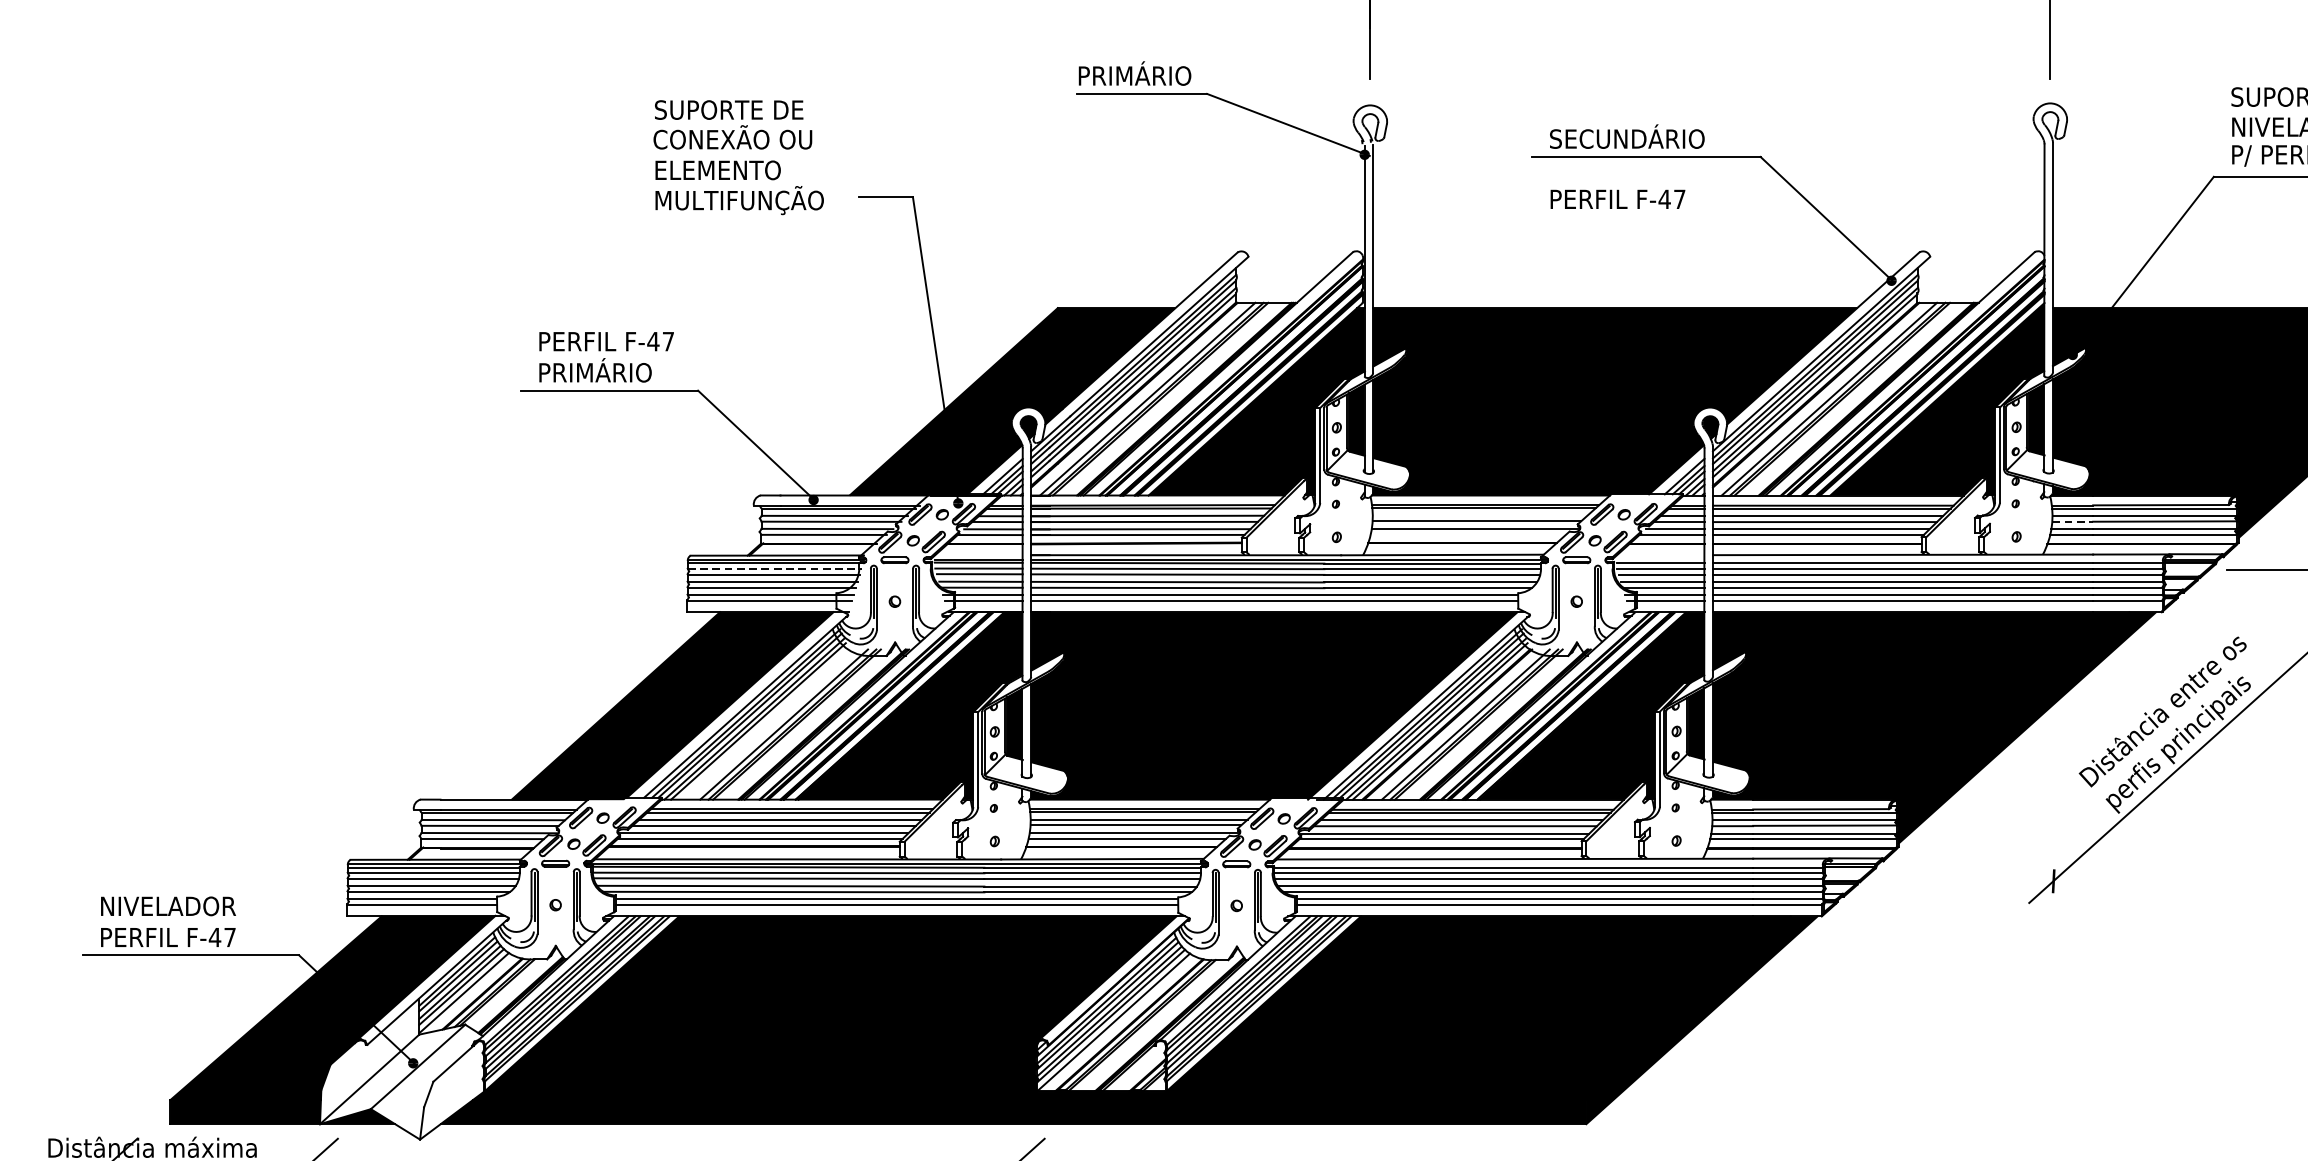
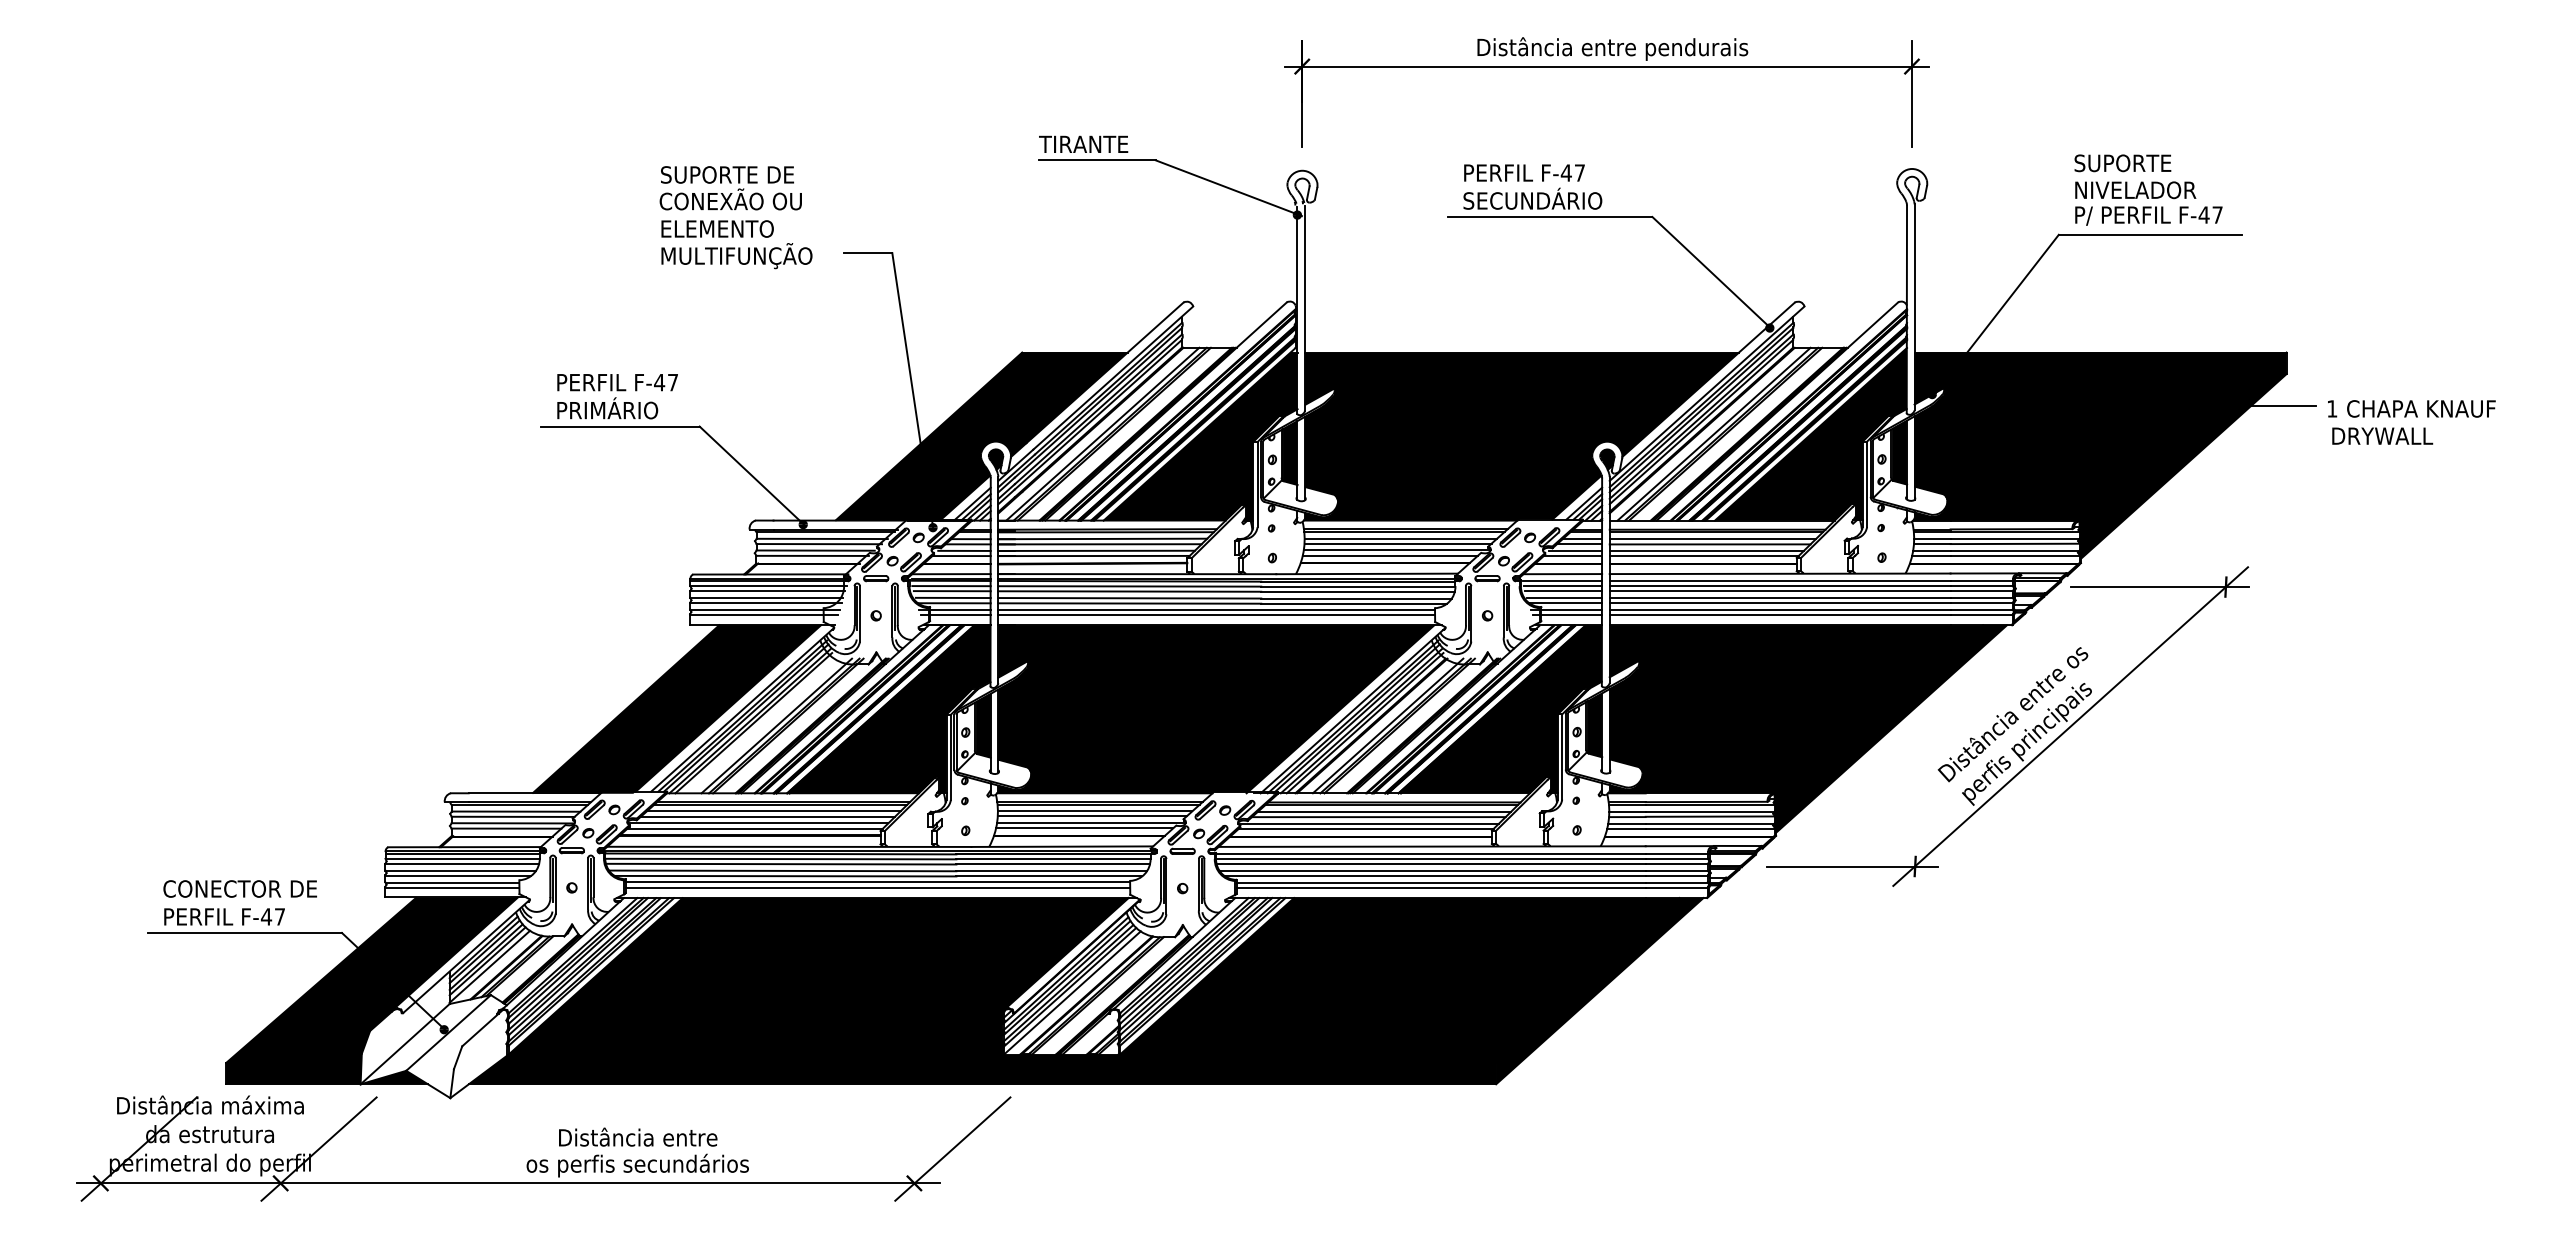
text: (1133, 73) -> (1090, 142), PRIMÁRIO -> TIRANTE
text: (1617, 198) -> (1524, 172), moved
line: (1479, 515) -> (1400, 538), added
line: (2072, 522) -> (1932, 544), dashed -> solid
line: (1468, 534) -> (1390, 555), added
line: (977, 555) -> (950, 574), added
line: (1660, 555) -> (1562, 574), added
line: (775, 569) -> (769, 586), dashed -> solid
line: (1983, 881) -> (1852, 866), added
text: (186, 905) -> (240, 888), NIVELADOR -> CONECTOR DE

